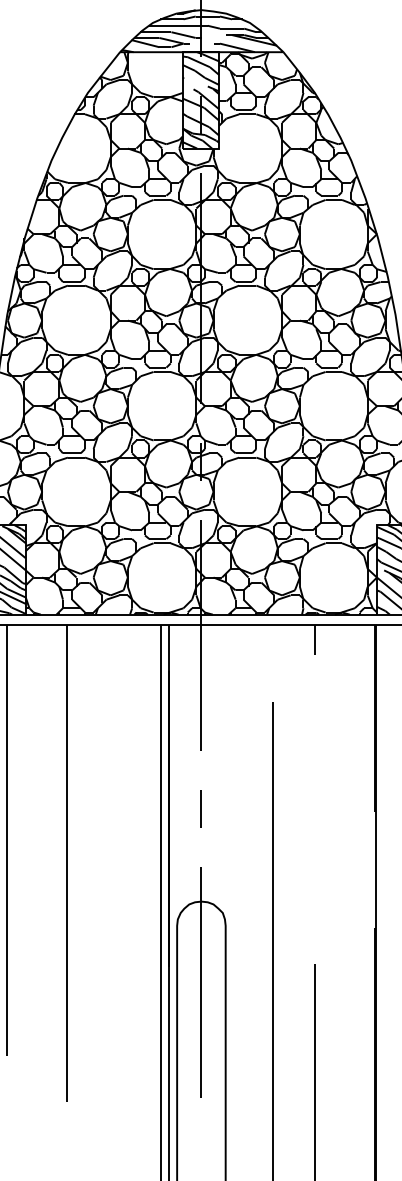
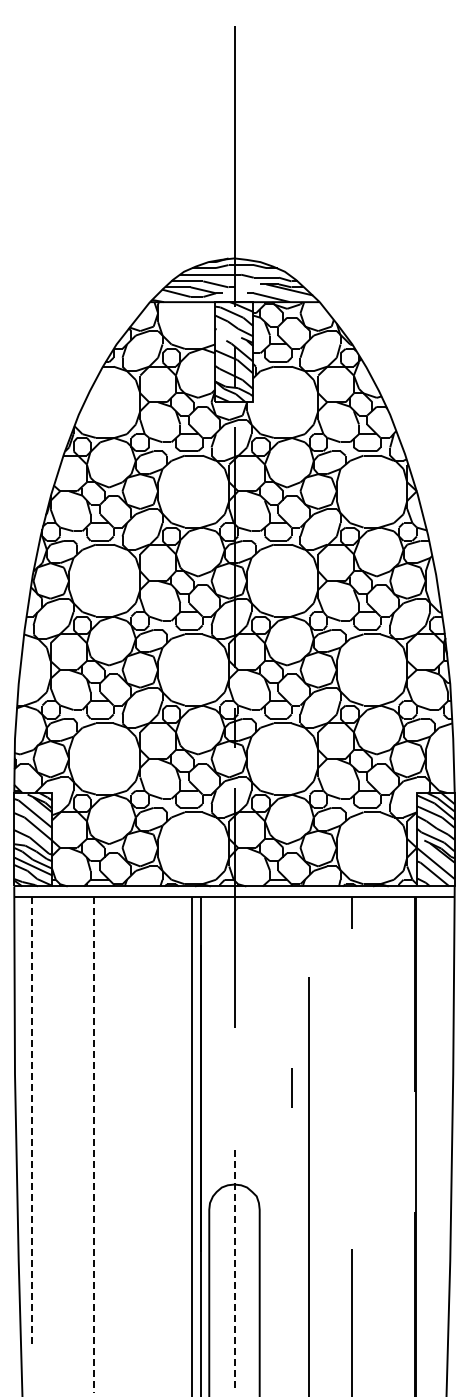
line: (201, 808) -> (291, 1087), moved
line: (6, 840) -> (32, 1121), solid -> dashed
line: (66, 864) -> (94, 1145), solid -> dashed
line: (201, 981) -> (234, 1267), solid -> dashed

